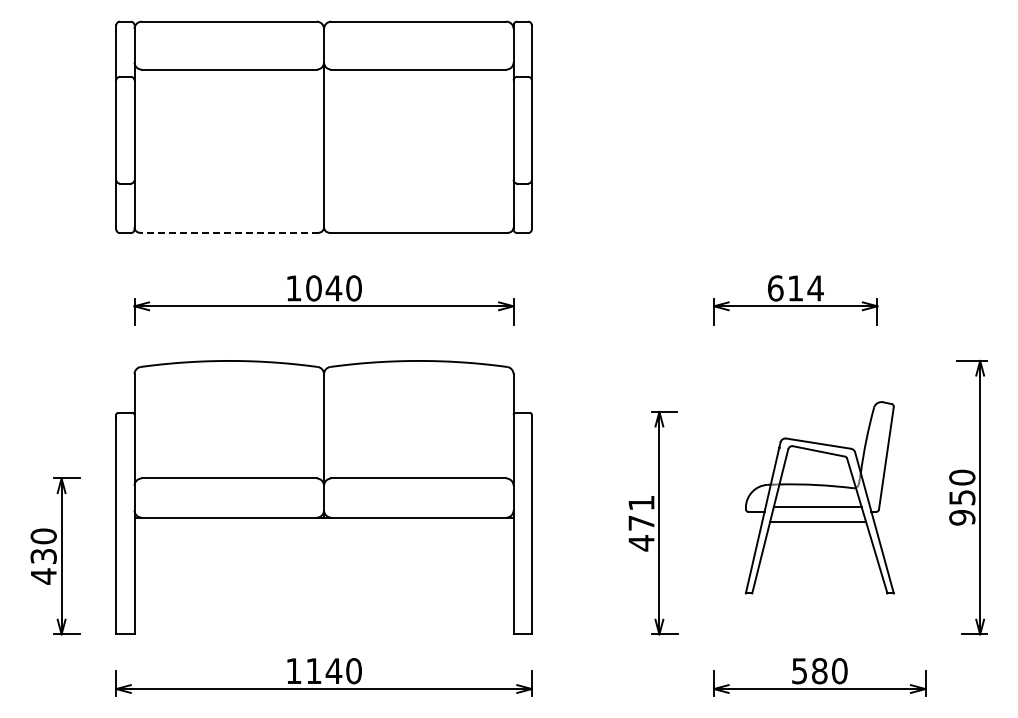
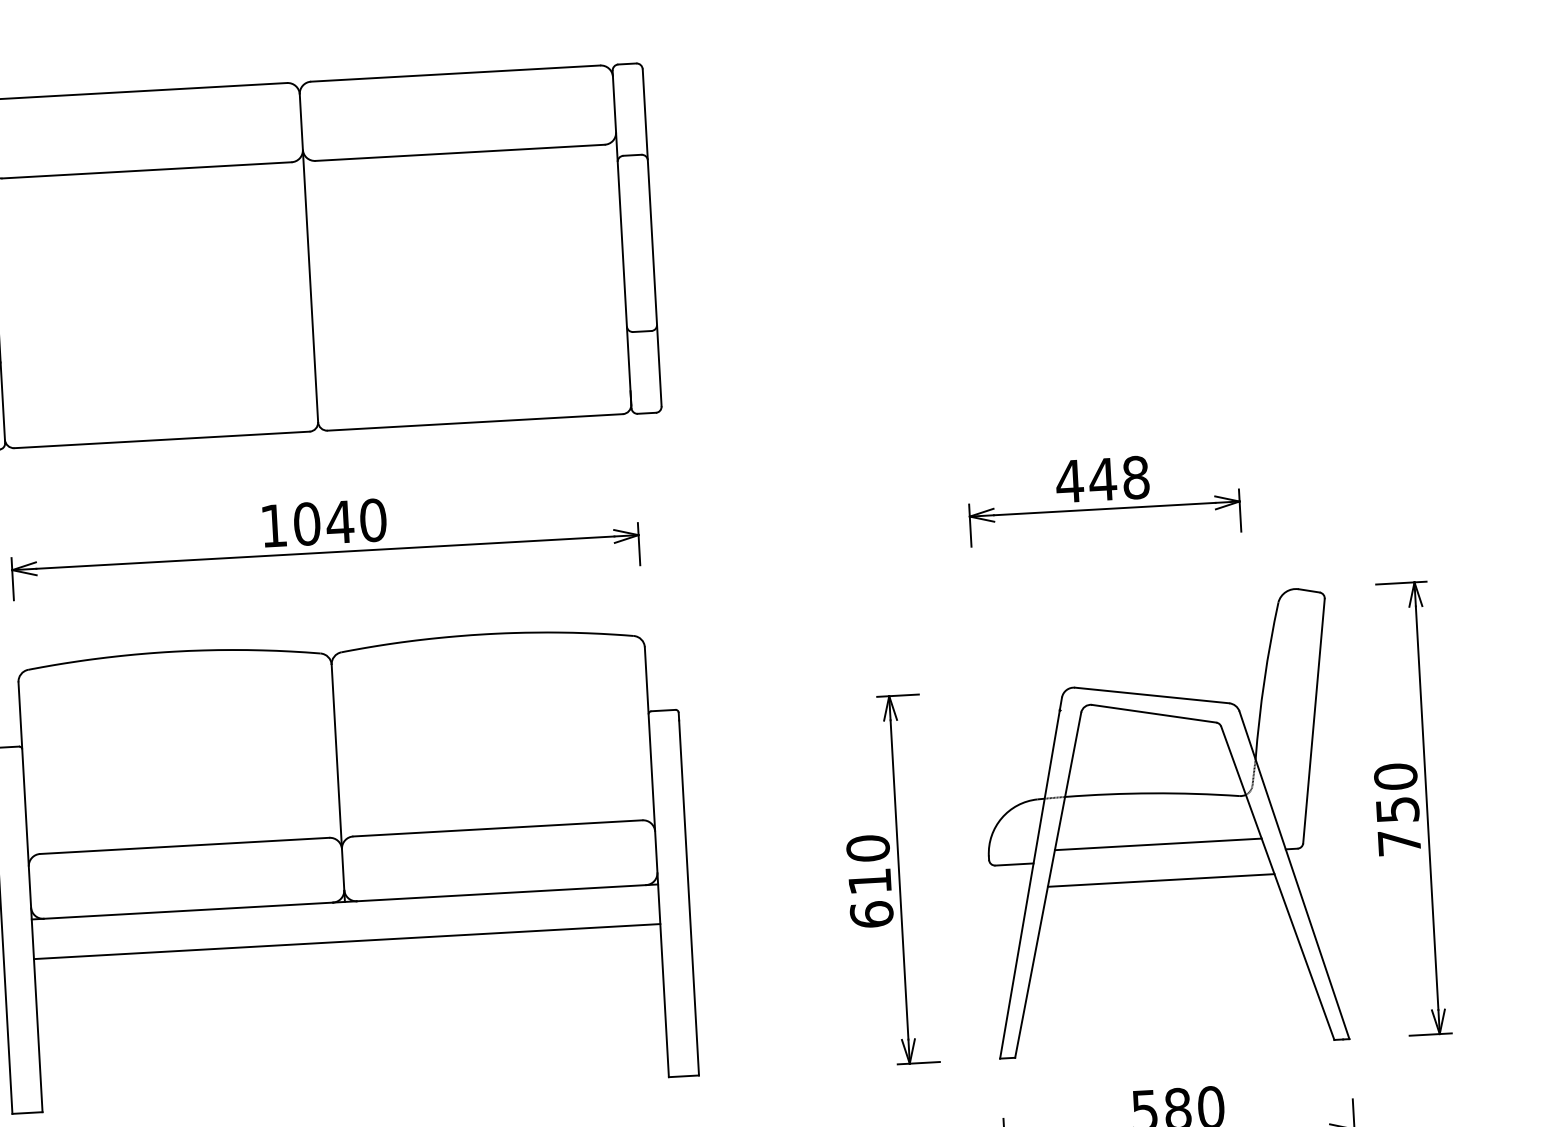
line: (228, 232) -> (160, 439), dashed -> solid
text: (795, 288) -> (1102, 479), 614 -> 448
part: (819, 497) -> (1161, 822), size x1.43
text: (962, 517) -> (1399, 842), 950 -> 750
text: (641, 523) -> (869, 882), 471 -> 610
line: (323, 541) -> (346, 941), added

